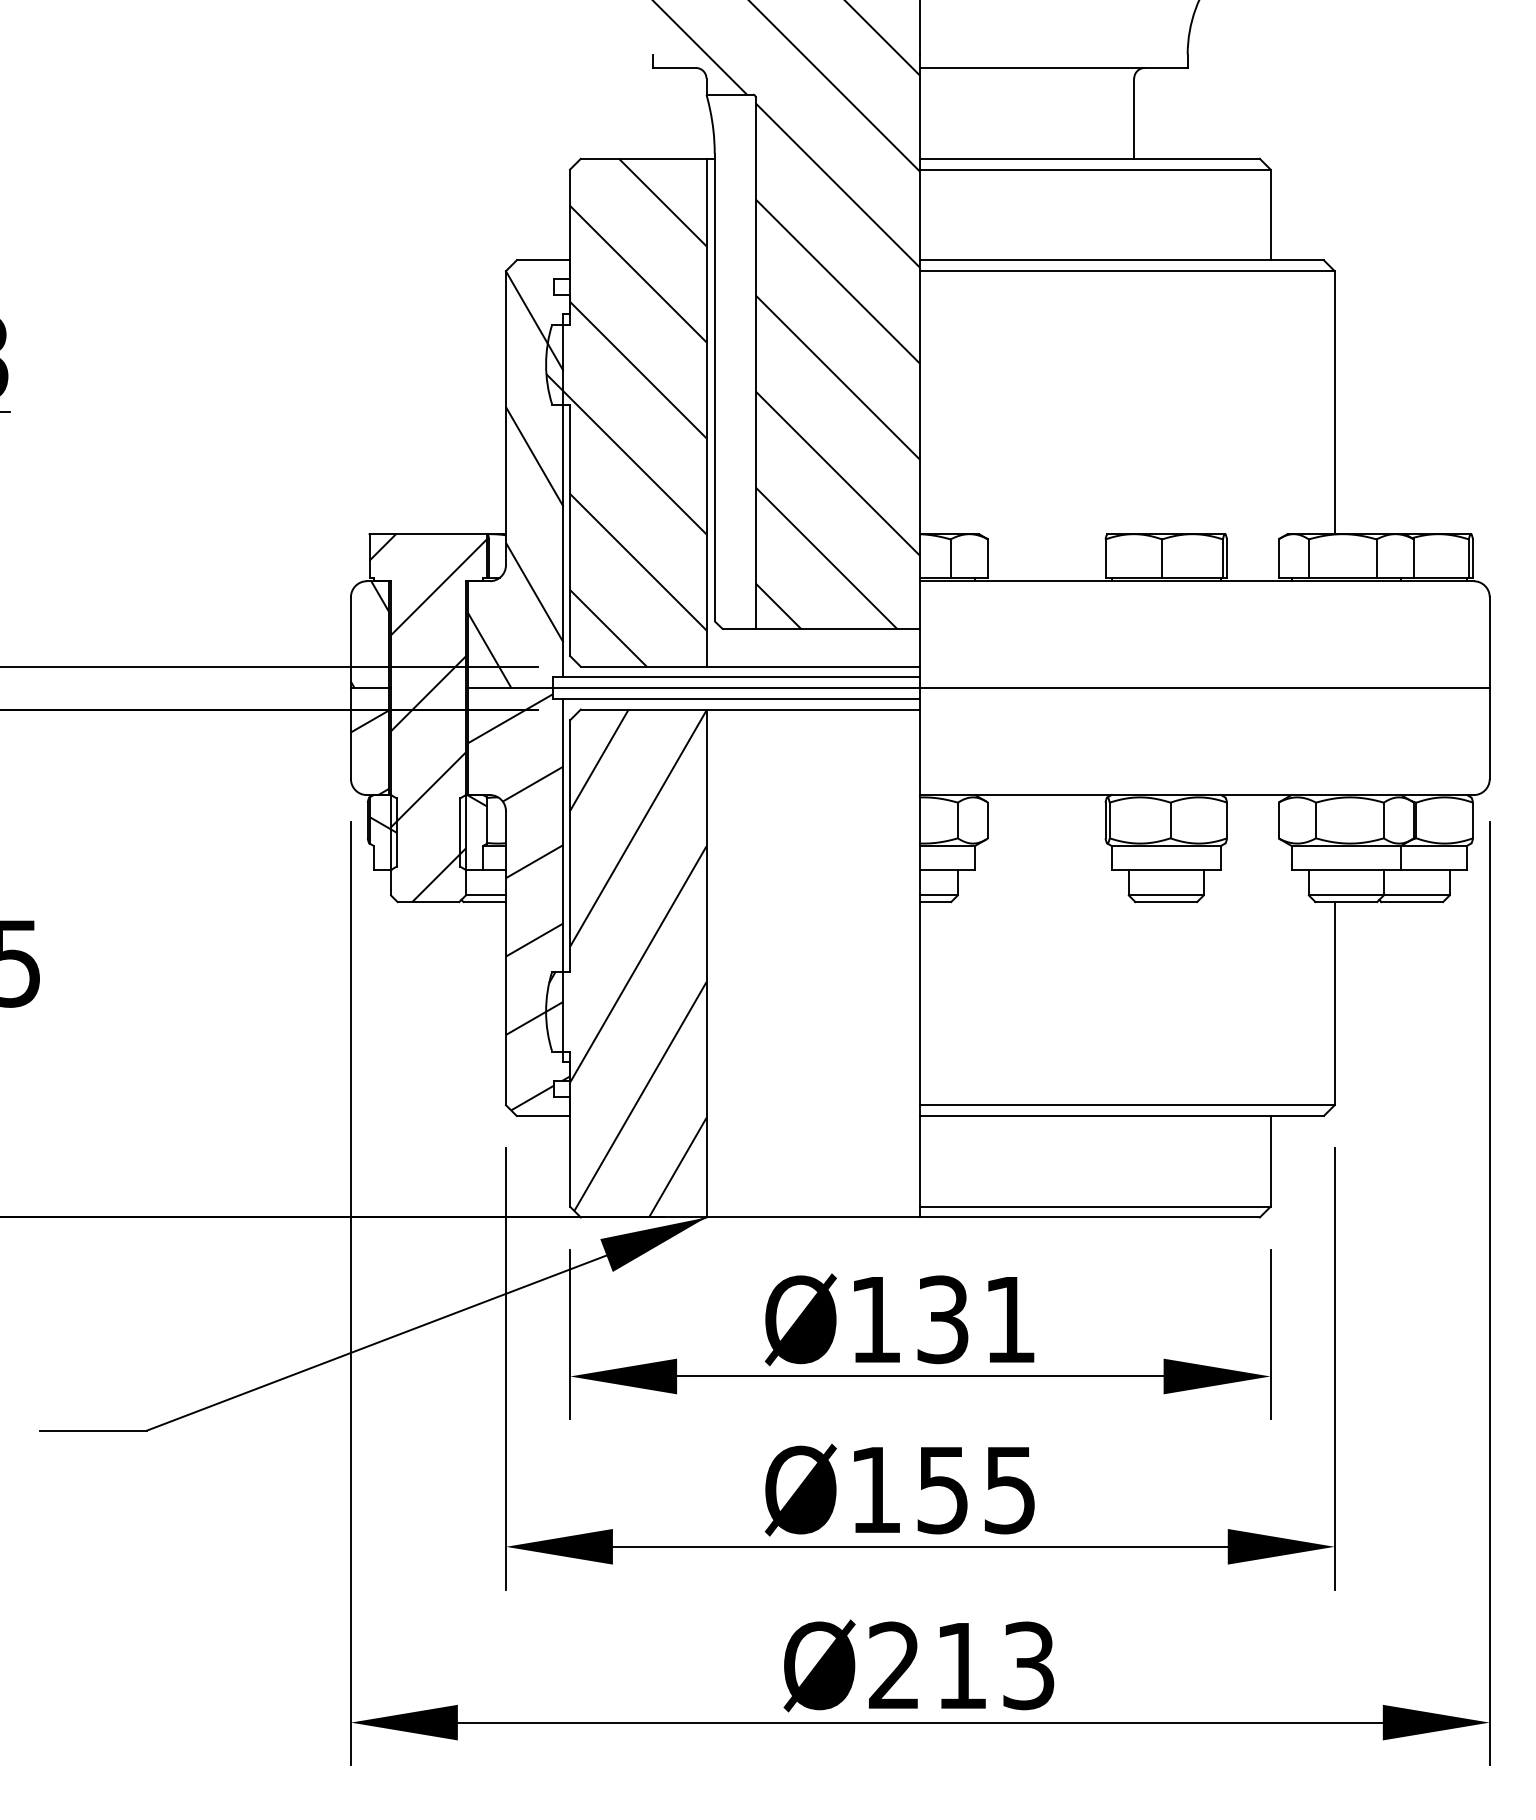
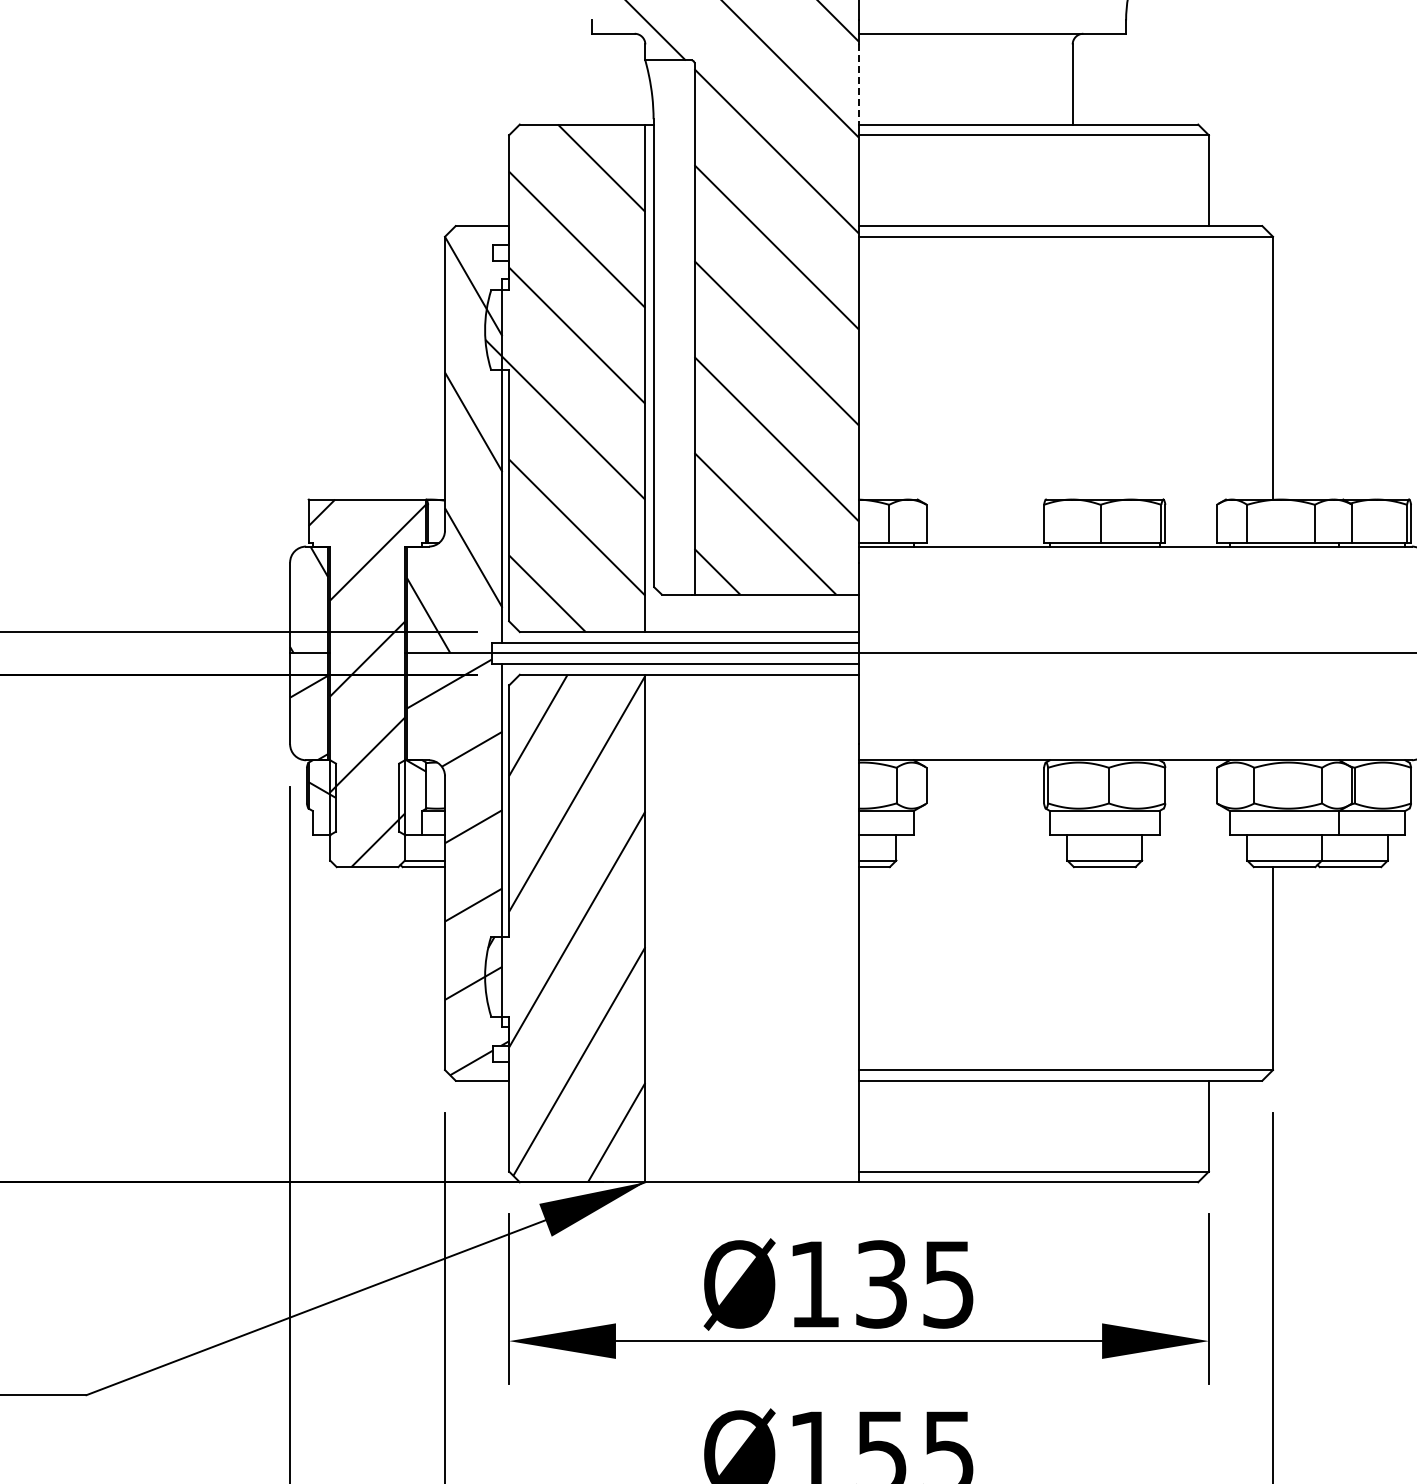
line: (920, 119) -> (859, 85), solid -> dashed
text: (1009, 1320) -> (948, 1285), Ø131 -> Ø135

